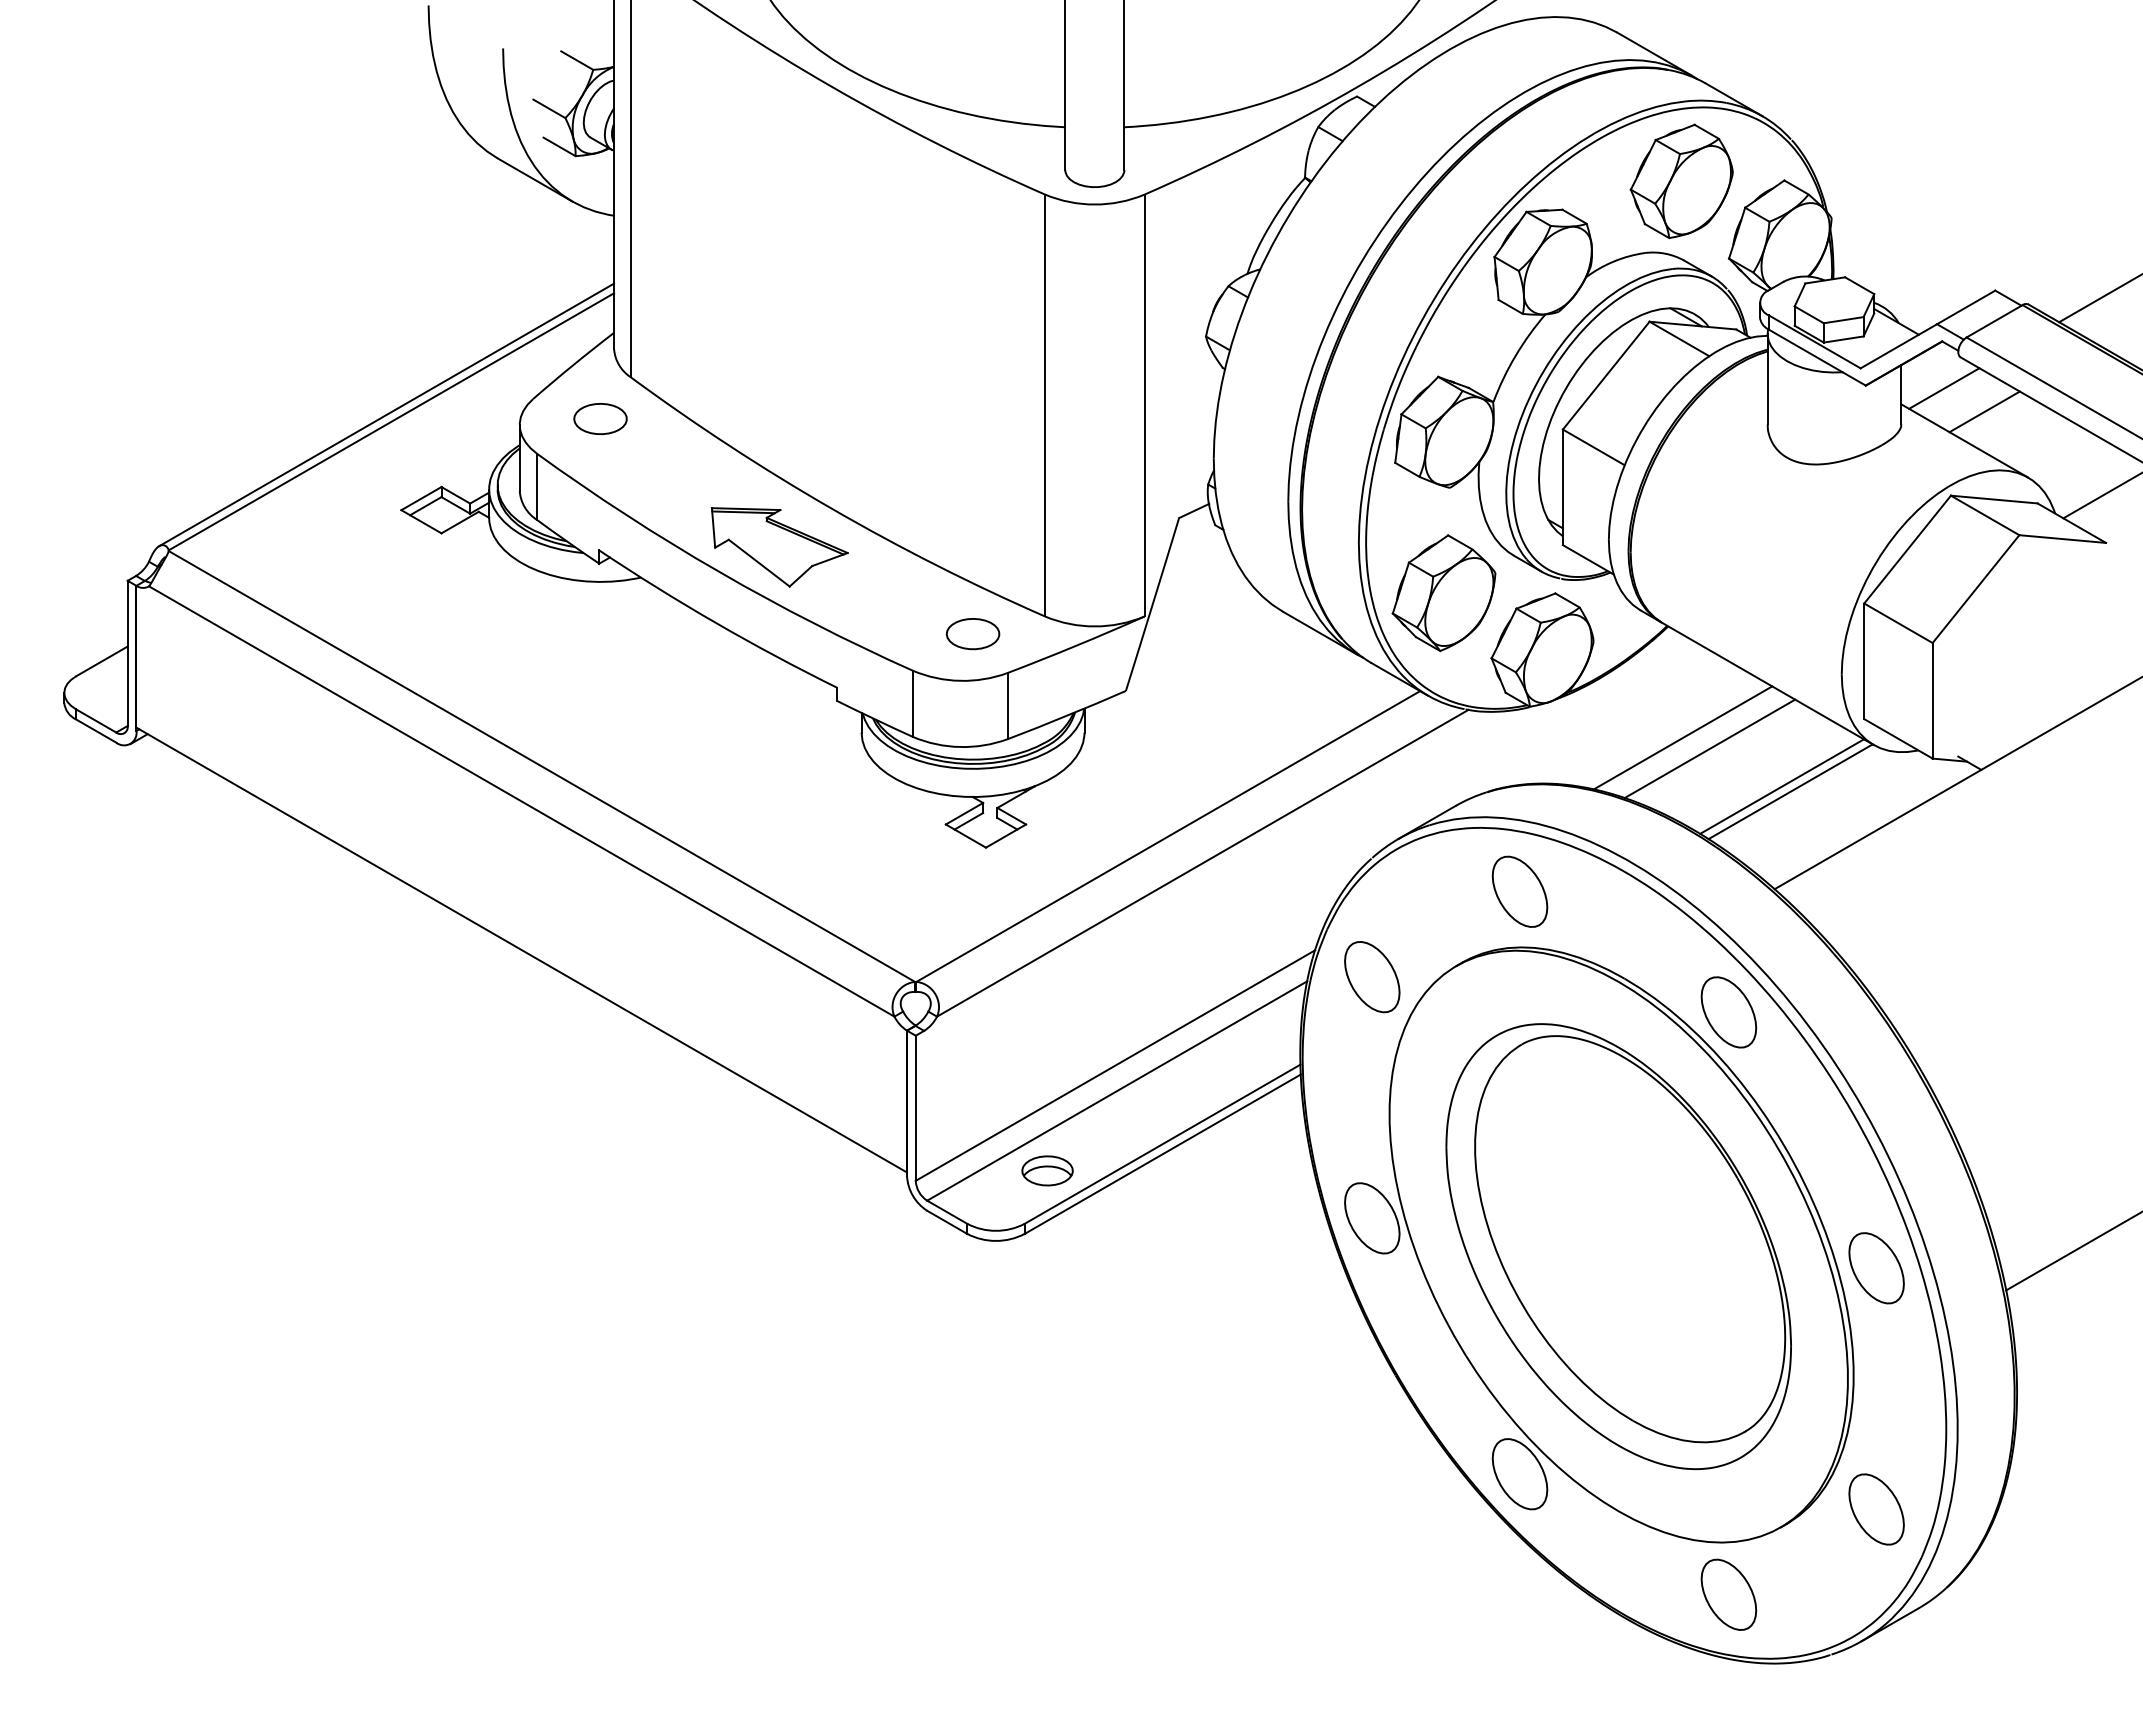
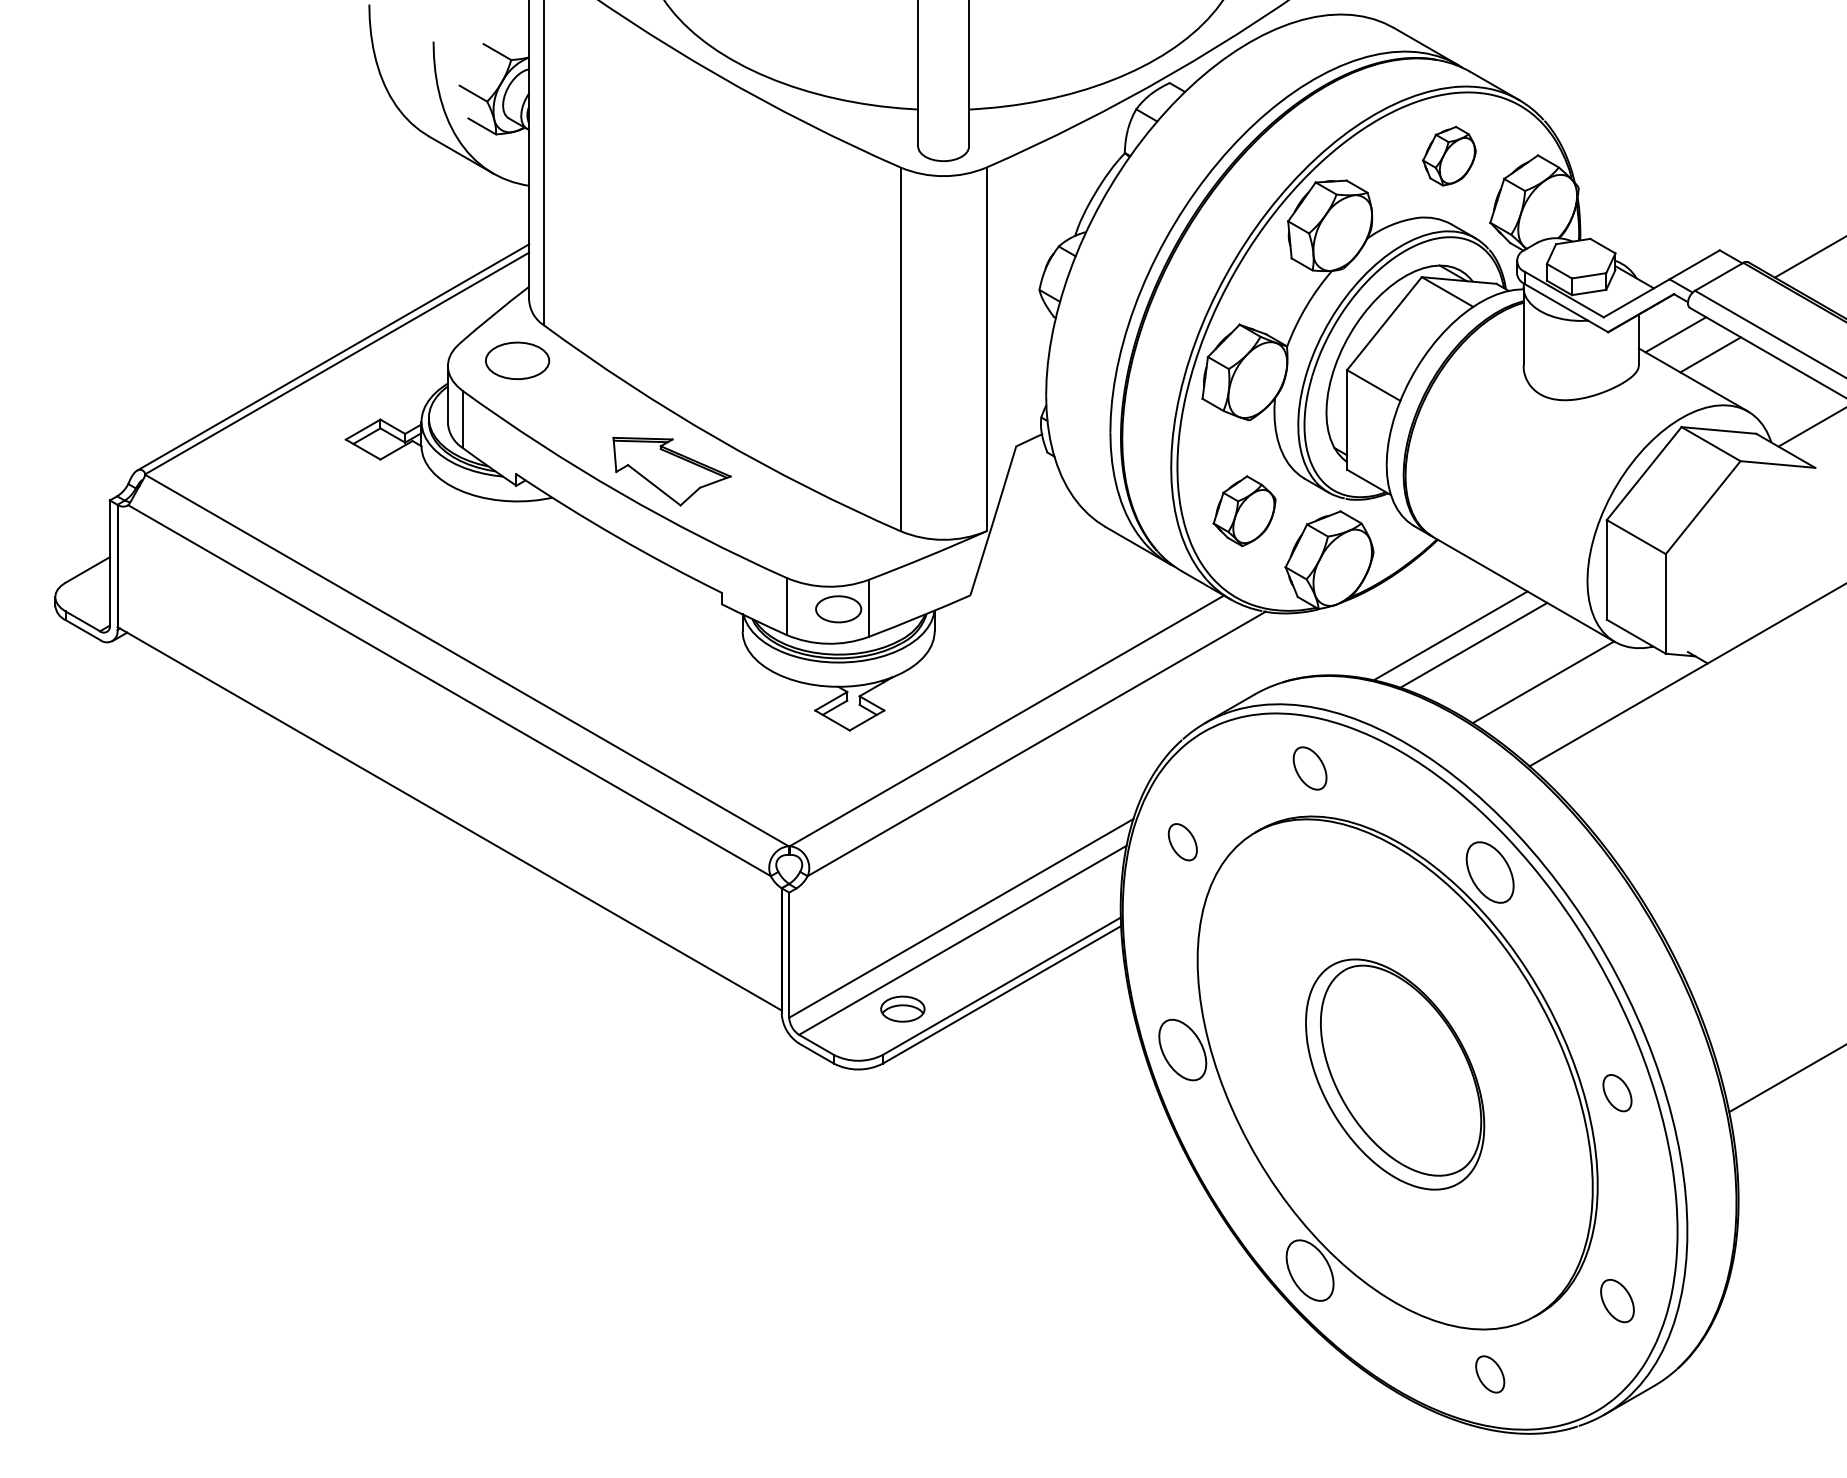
part: (1681, 181) -> (1449, 156), size x0.6
part: (600, 419) -> (517, 361), size x1.4
part: (1443, 593) -> (1244, 511), size x0.7
part: (972, 634) -> (838, 609), moved
line: (1781, 786) -> (1535, 677), removed
part: (1519, 891) -> (1309, 768), size x0.7
part: (1372, 977) -> (1182, 842), size x0.6
part: (1618, 1246) -> (1395, 1074), size x0.6
part: (1876, 1268) -> (1617, 1093), size x0.6
part: (1876, 1509) -> (1617, 1301), size x0.7
part: (1728, 1594) -> (1489, 1374), size x0.6

